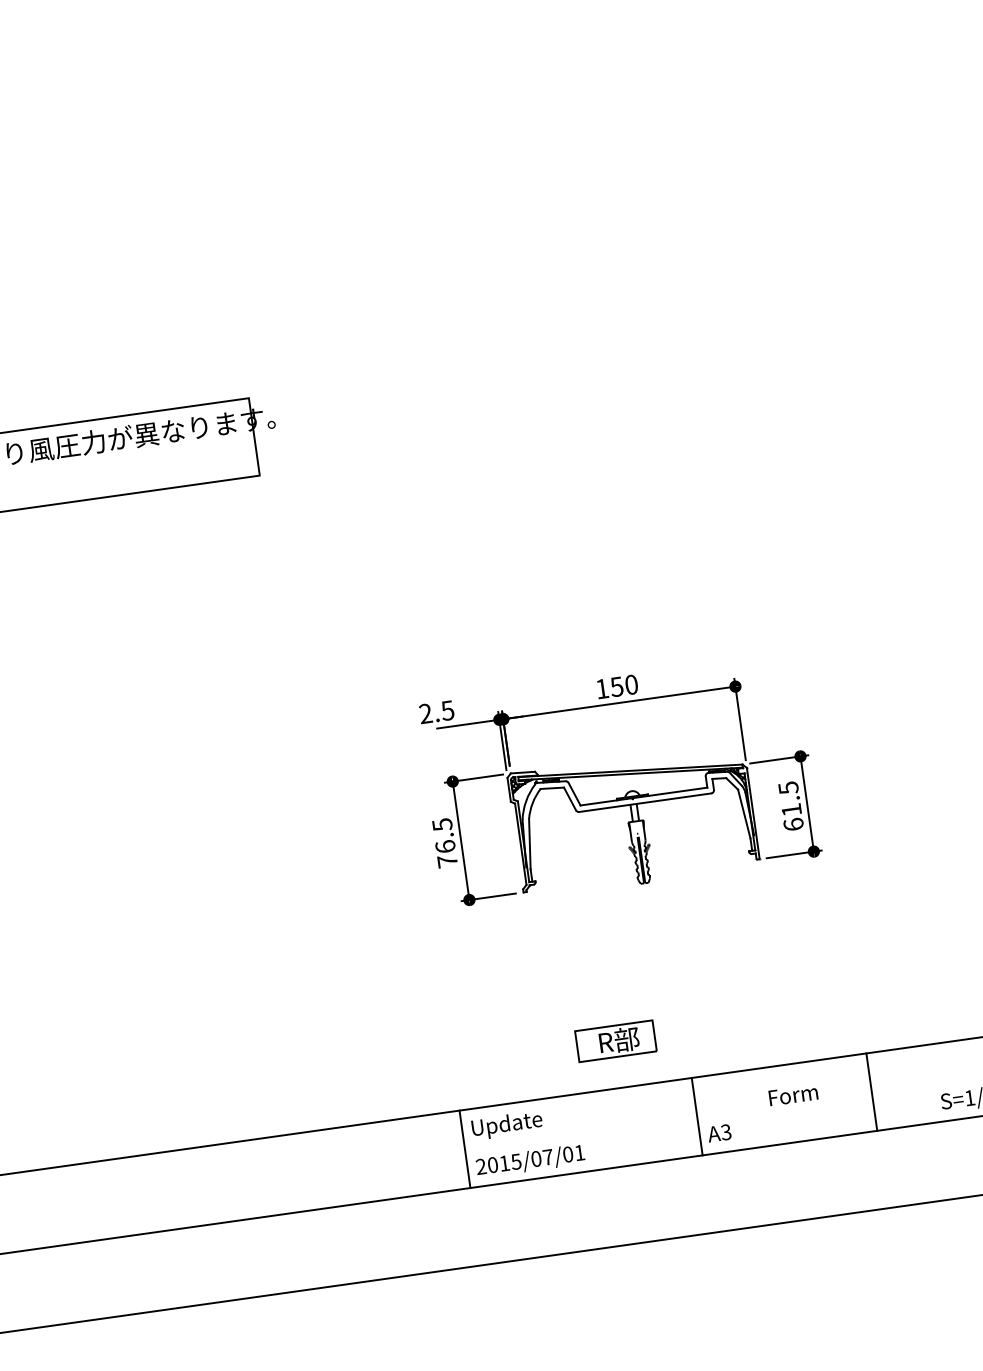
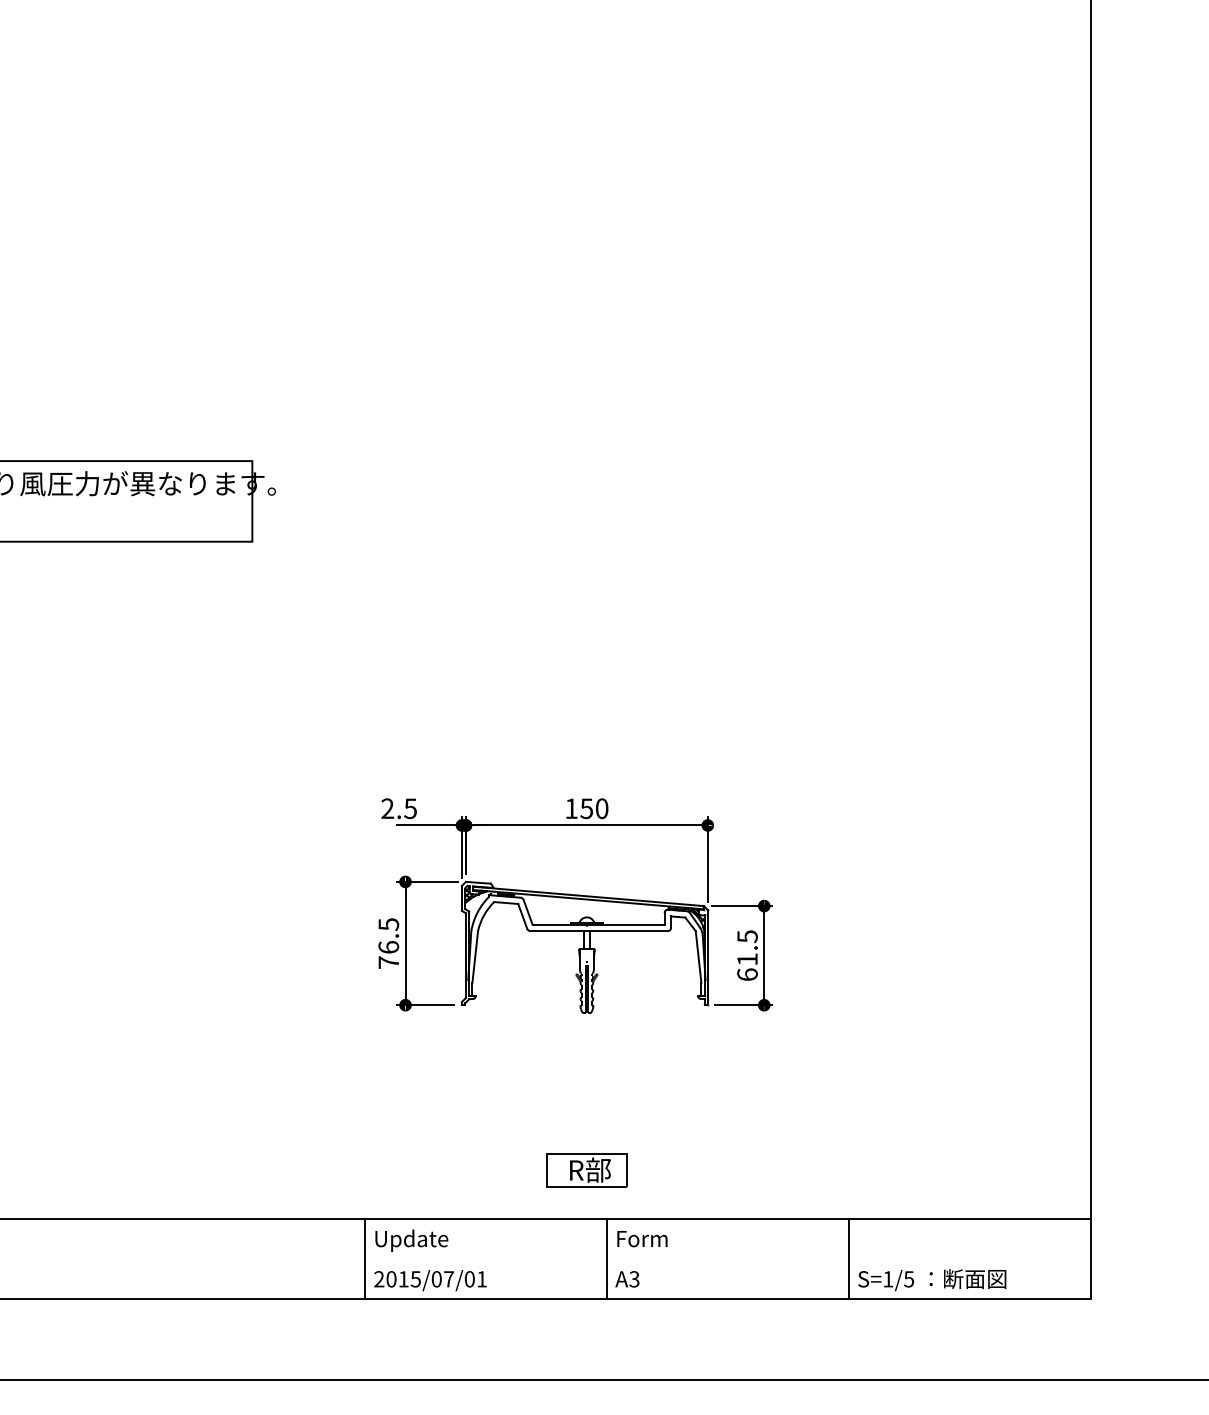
part: (615, 1041) -> (586, 1170), moved
line: (871, 1091) -> (848, 1258), moved
text: (793, 1095) -> (642, 1239), moved

